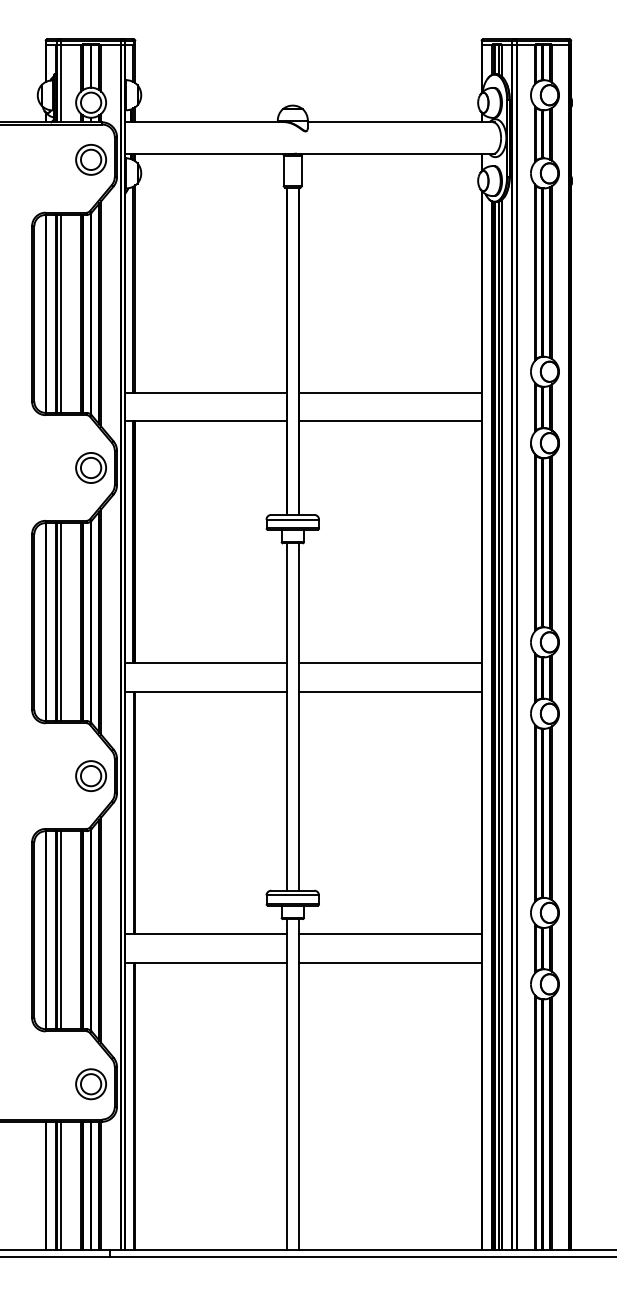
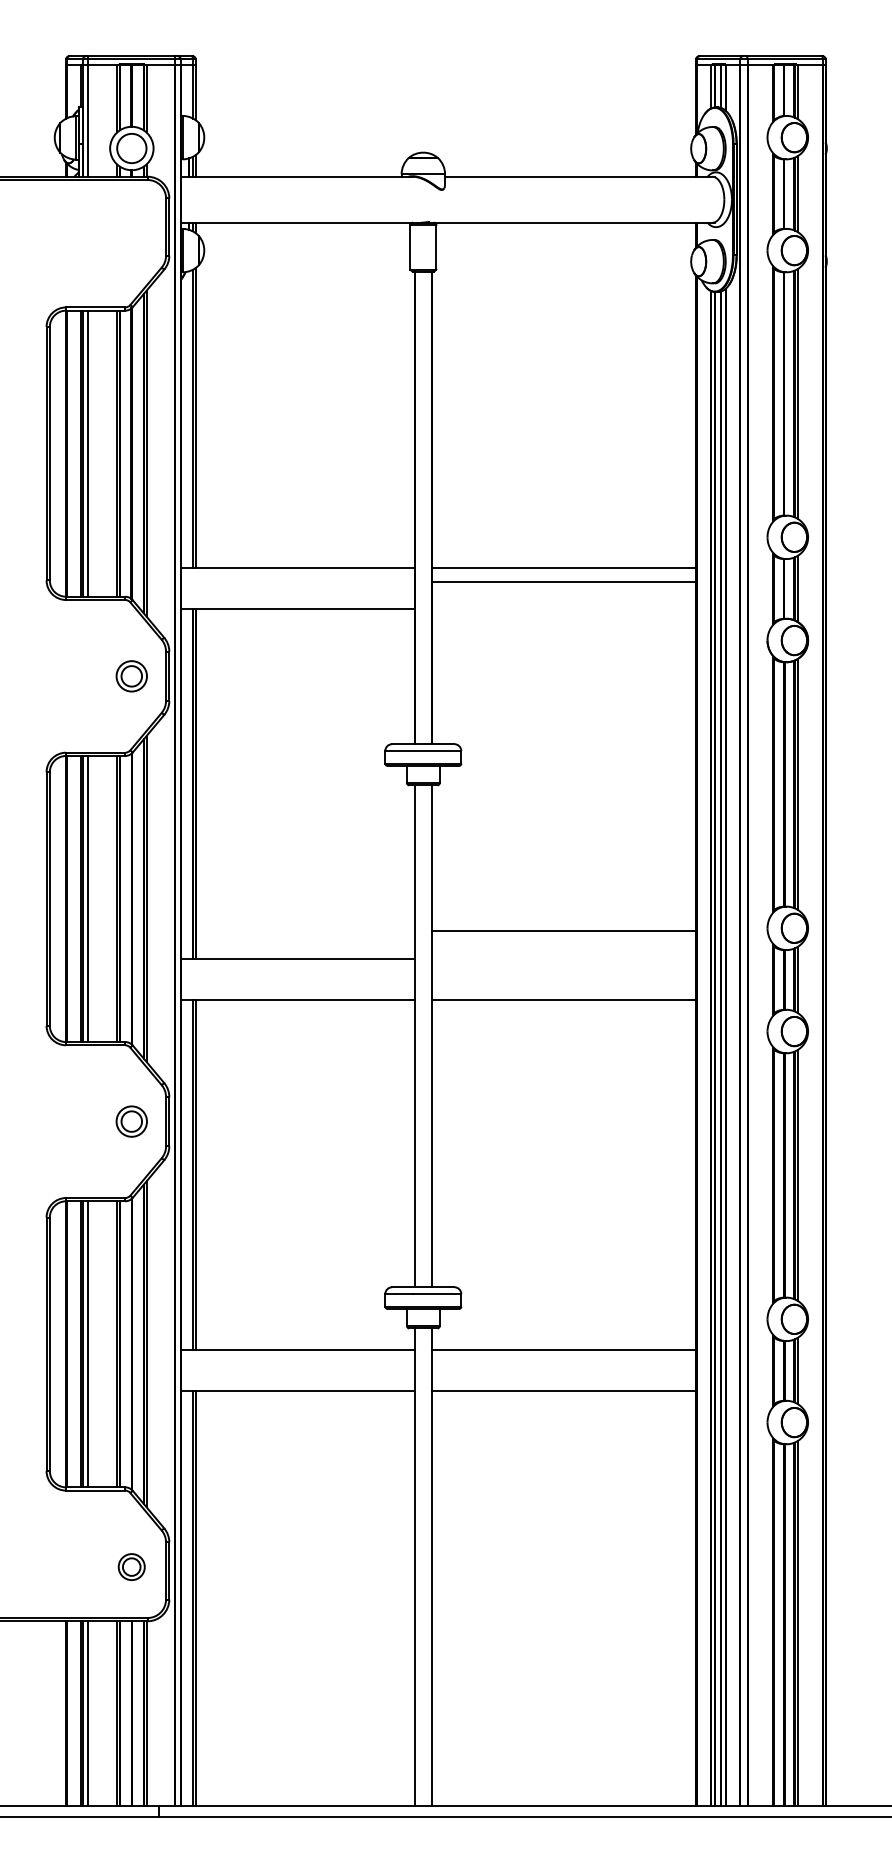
part: (90, 159) -> (130, 230), removed
line: (389, 421) -> (563, 581), moved
part: (90, 467) -> (130, 675), size x0.7
line: (389, 663) -> (563, 931), moved
part: (90, 775) -> (130, 1120), size x0.7
part: (90, 1084) -> (130, 1567), size x0.6

